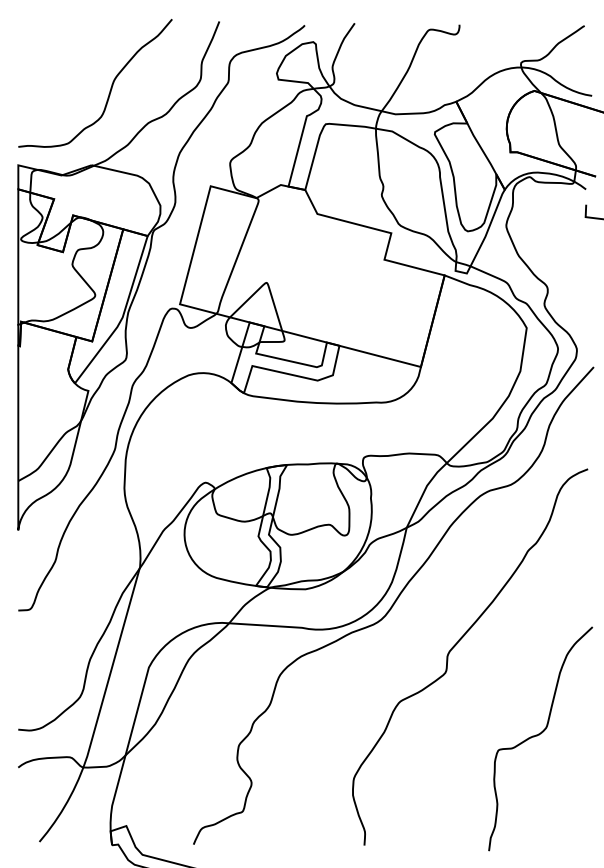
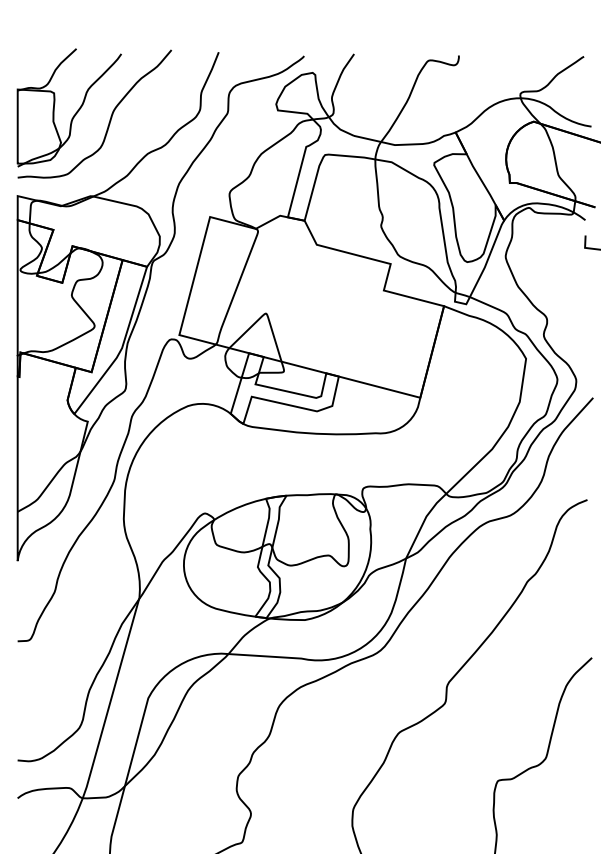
part: (75, 82) -> (74, 113), added

